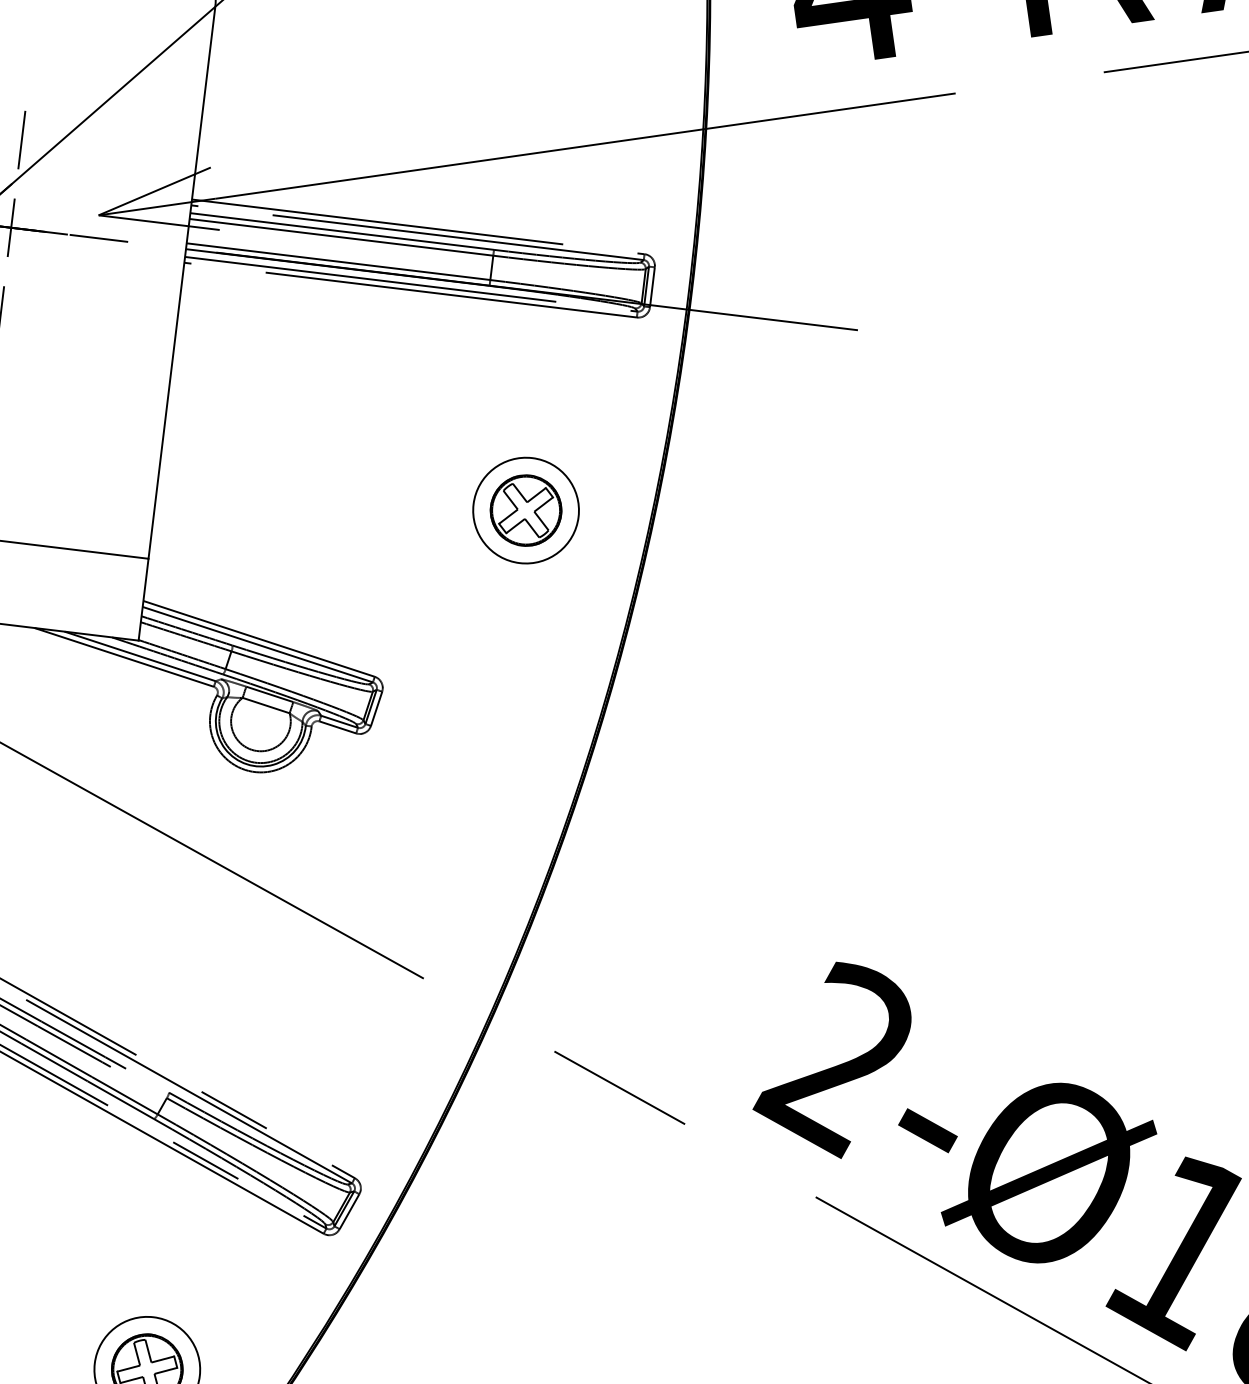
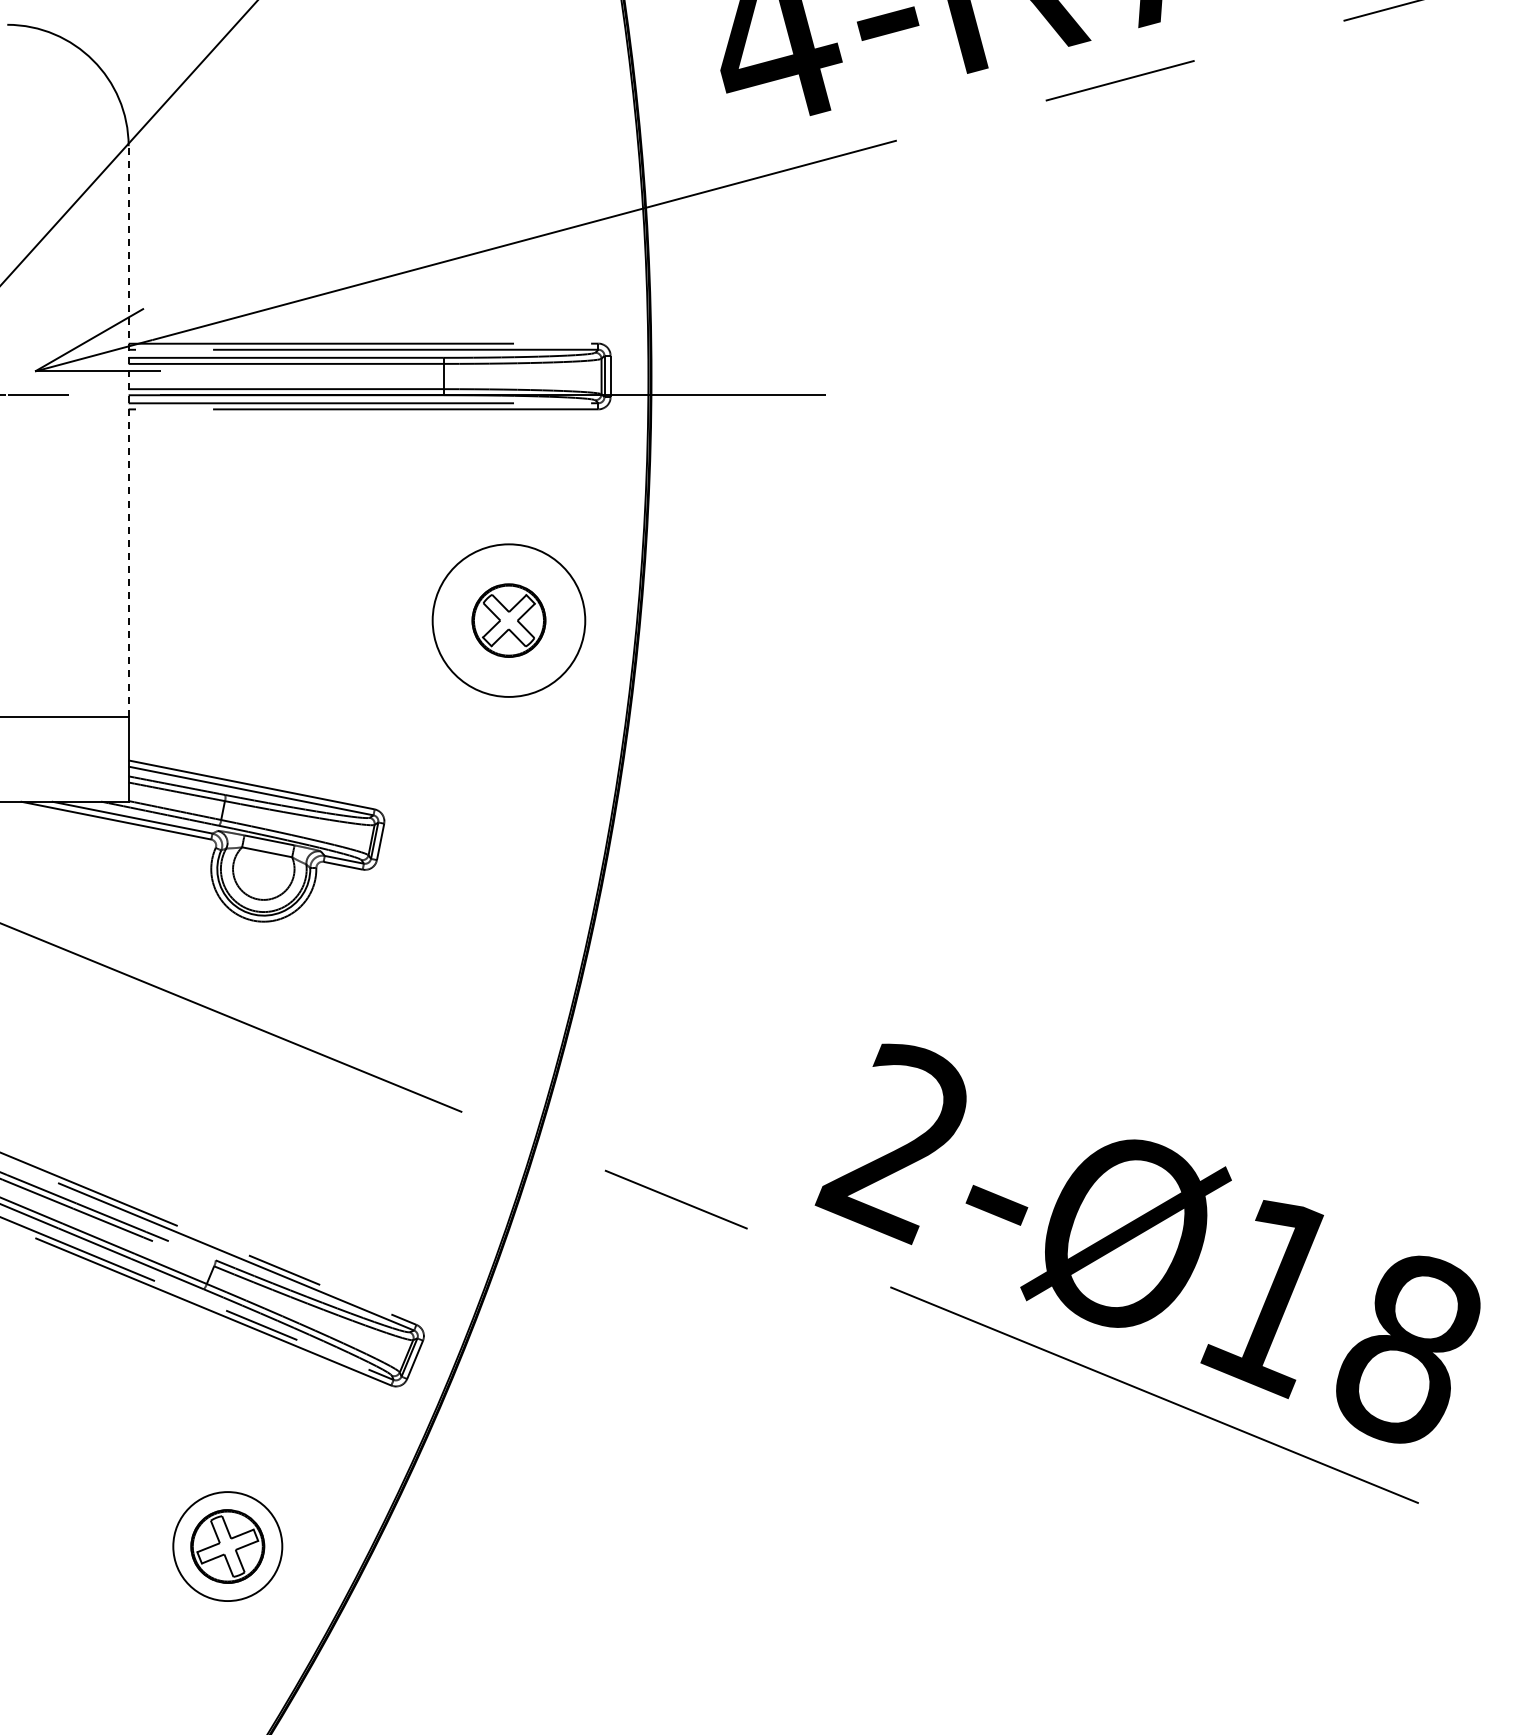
line: (181, 283) -> (128, 430), solid -> dashed
circle: (525, 510) -> (508, 620), size x1.4

